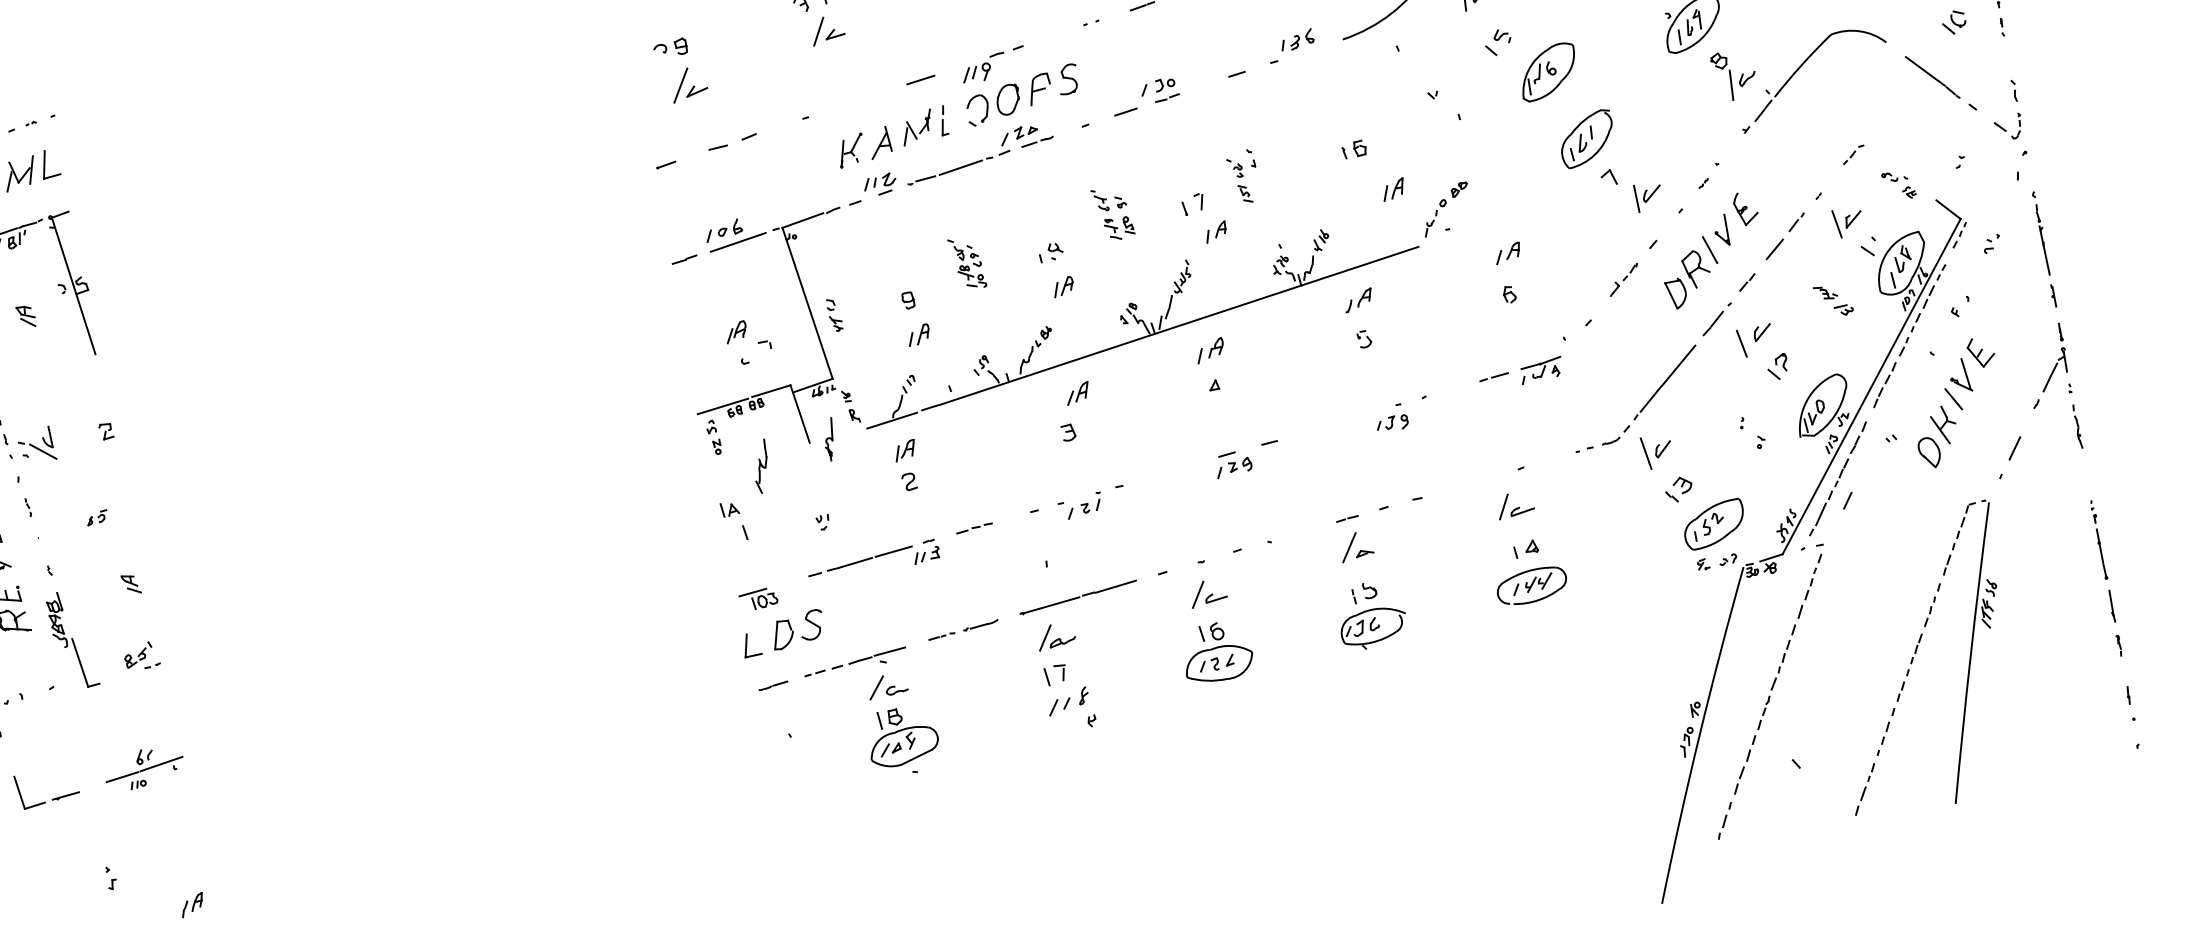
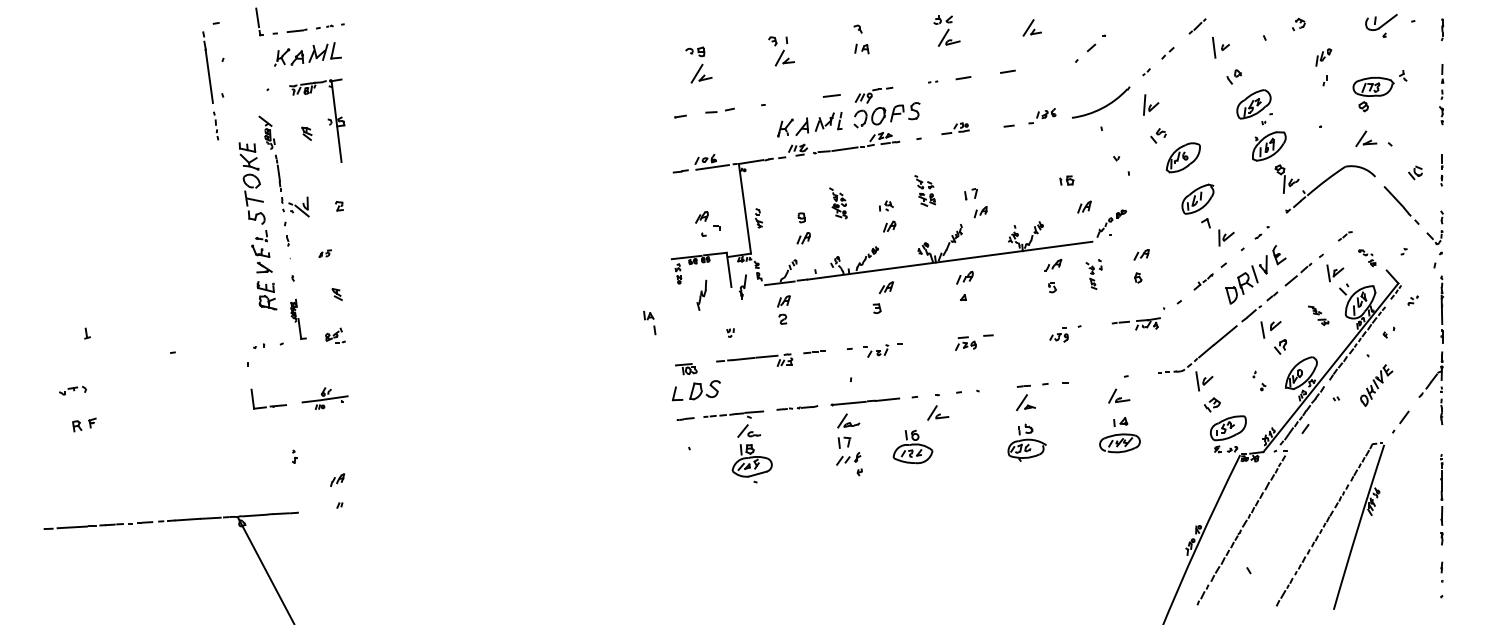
part: (1145, 95) -> (955, 128), size x0.7
part: (1242, 177) -> (1093, 274), moved
part: (1956, 402) -> (1376, 385), size x0.6
part: (733, 520) -> (649, 322), moved
part: (72, 640) -> (298, 319), size x0.7
part: (1216, 651) -> (912, 446), moved

